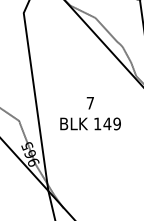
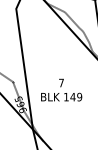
text: (90, 112) -> (61, 89), moved

